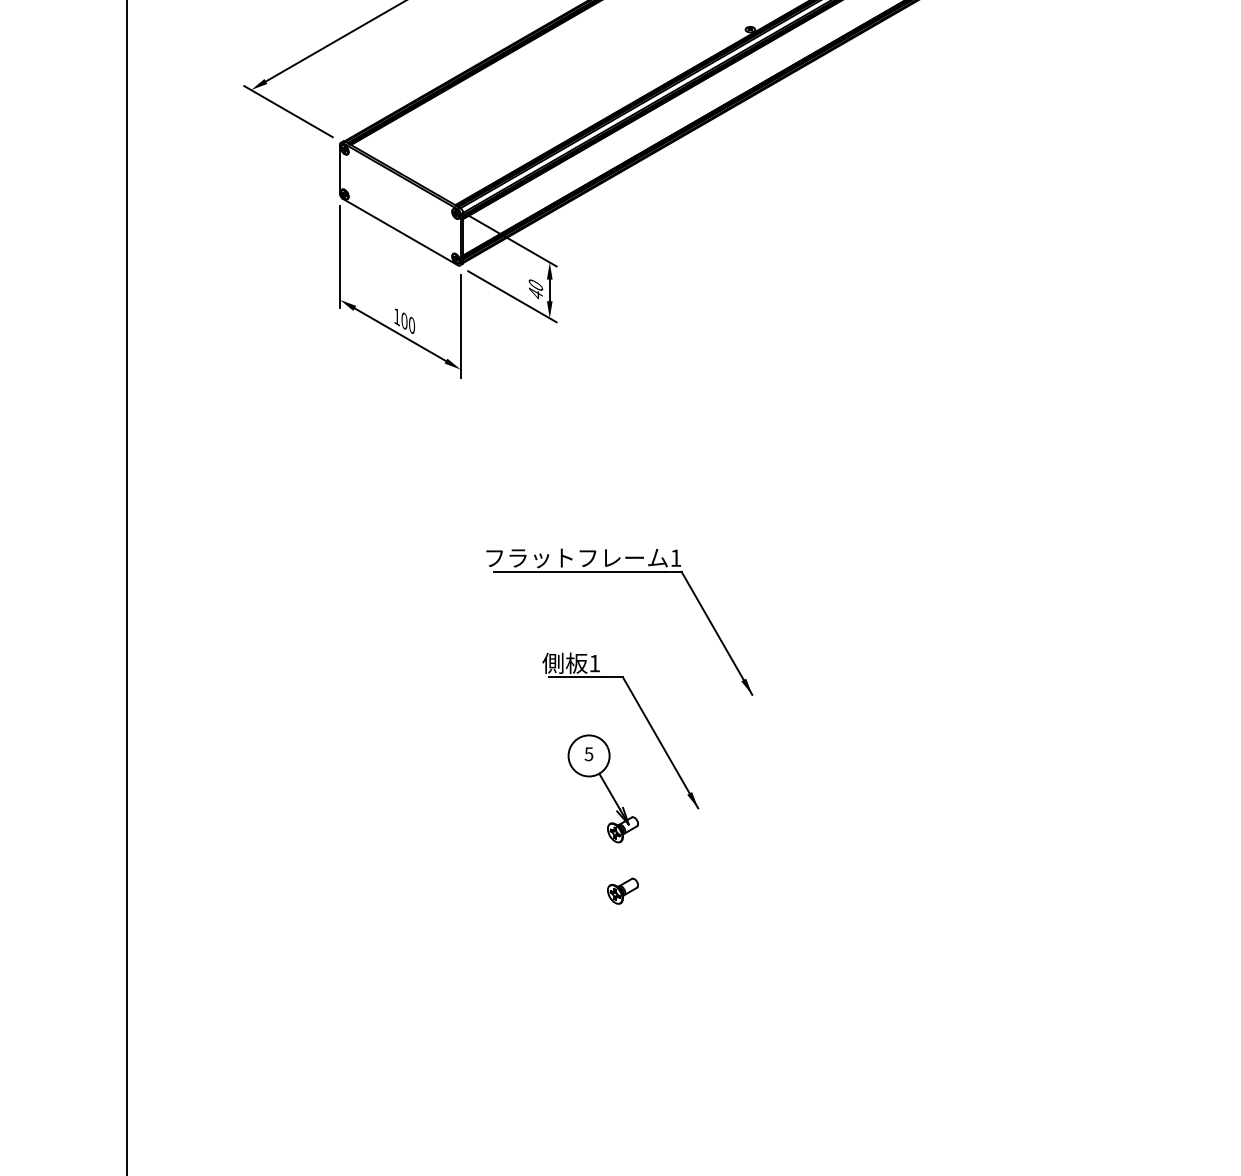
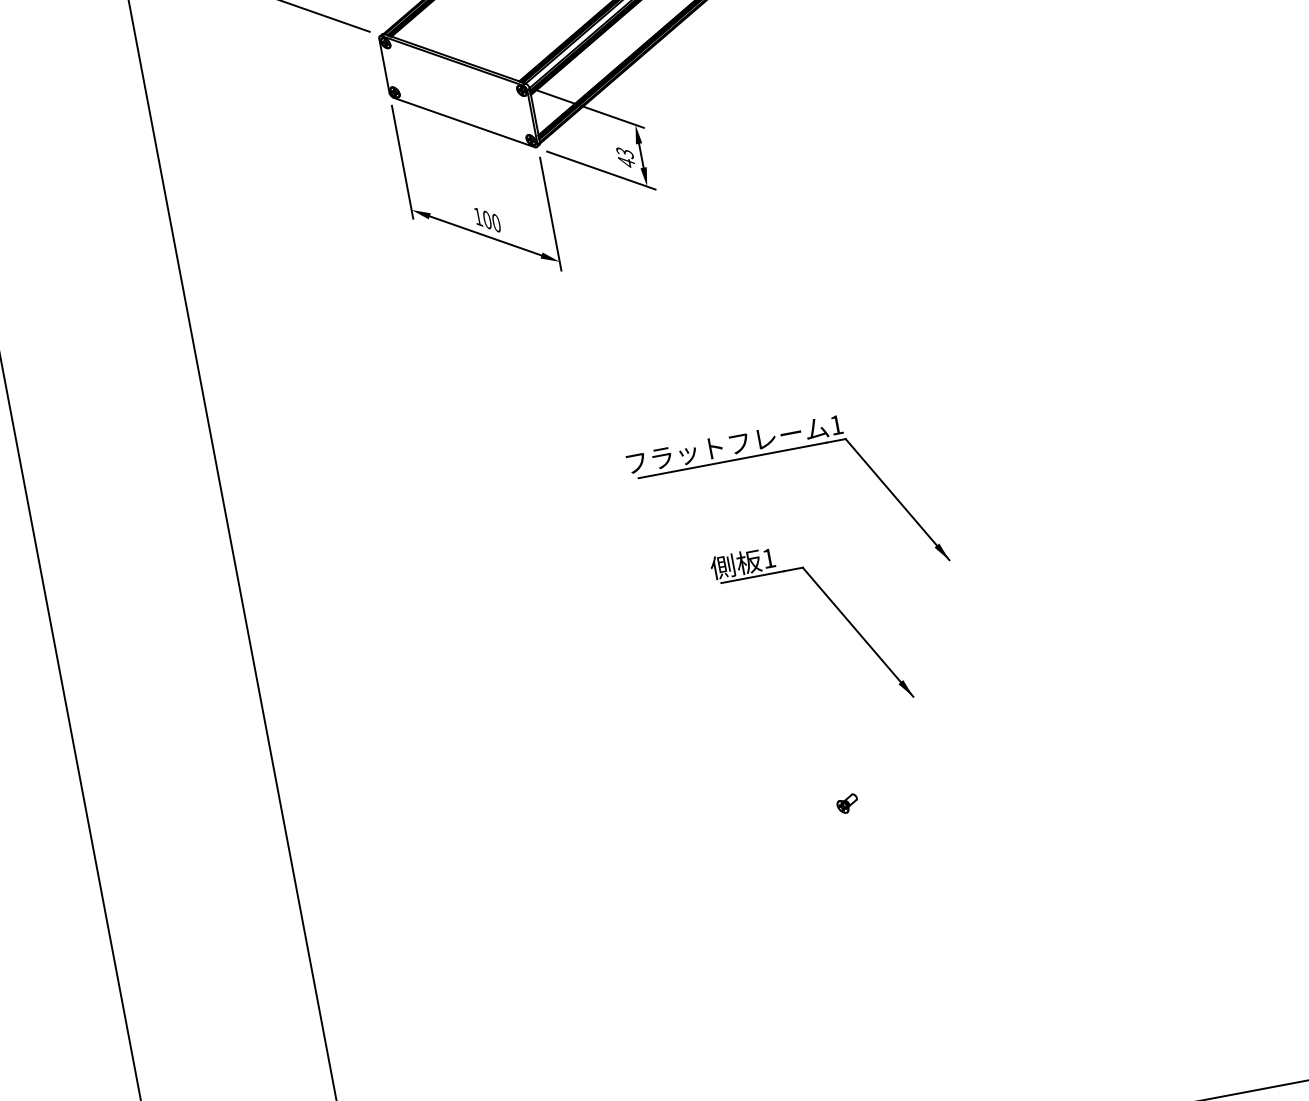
text: (535, 285) -> (624, 153), 40 -> 43
part: (602, 788) -> (803, 694), removed
part: (622, 890) -> (846, 803), size x0.6

